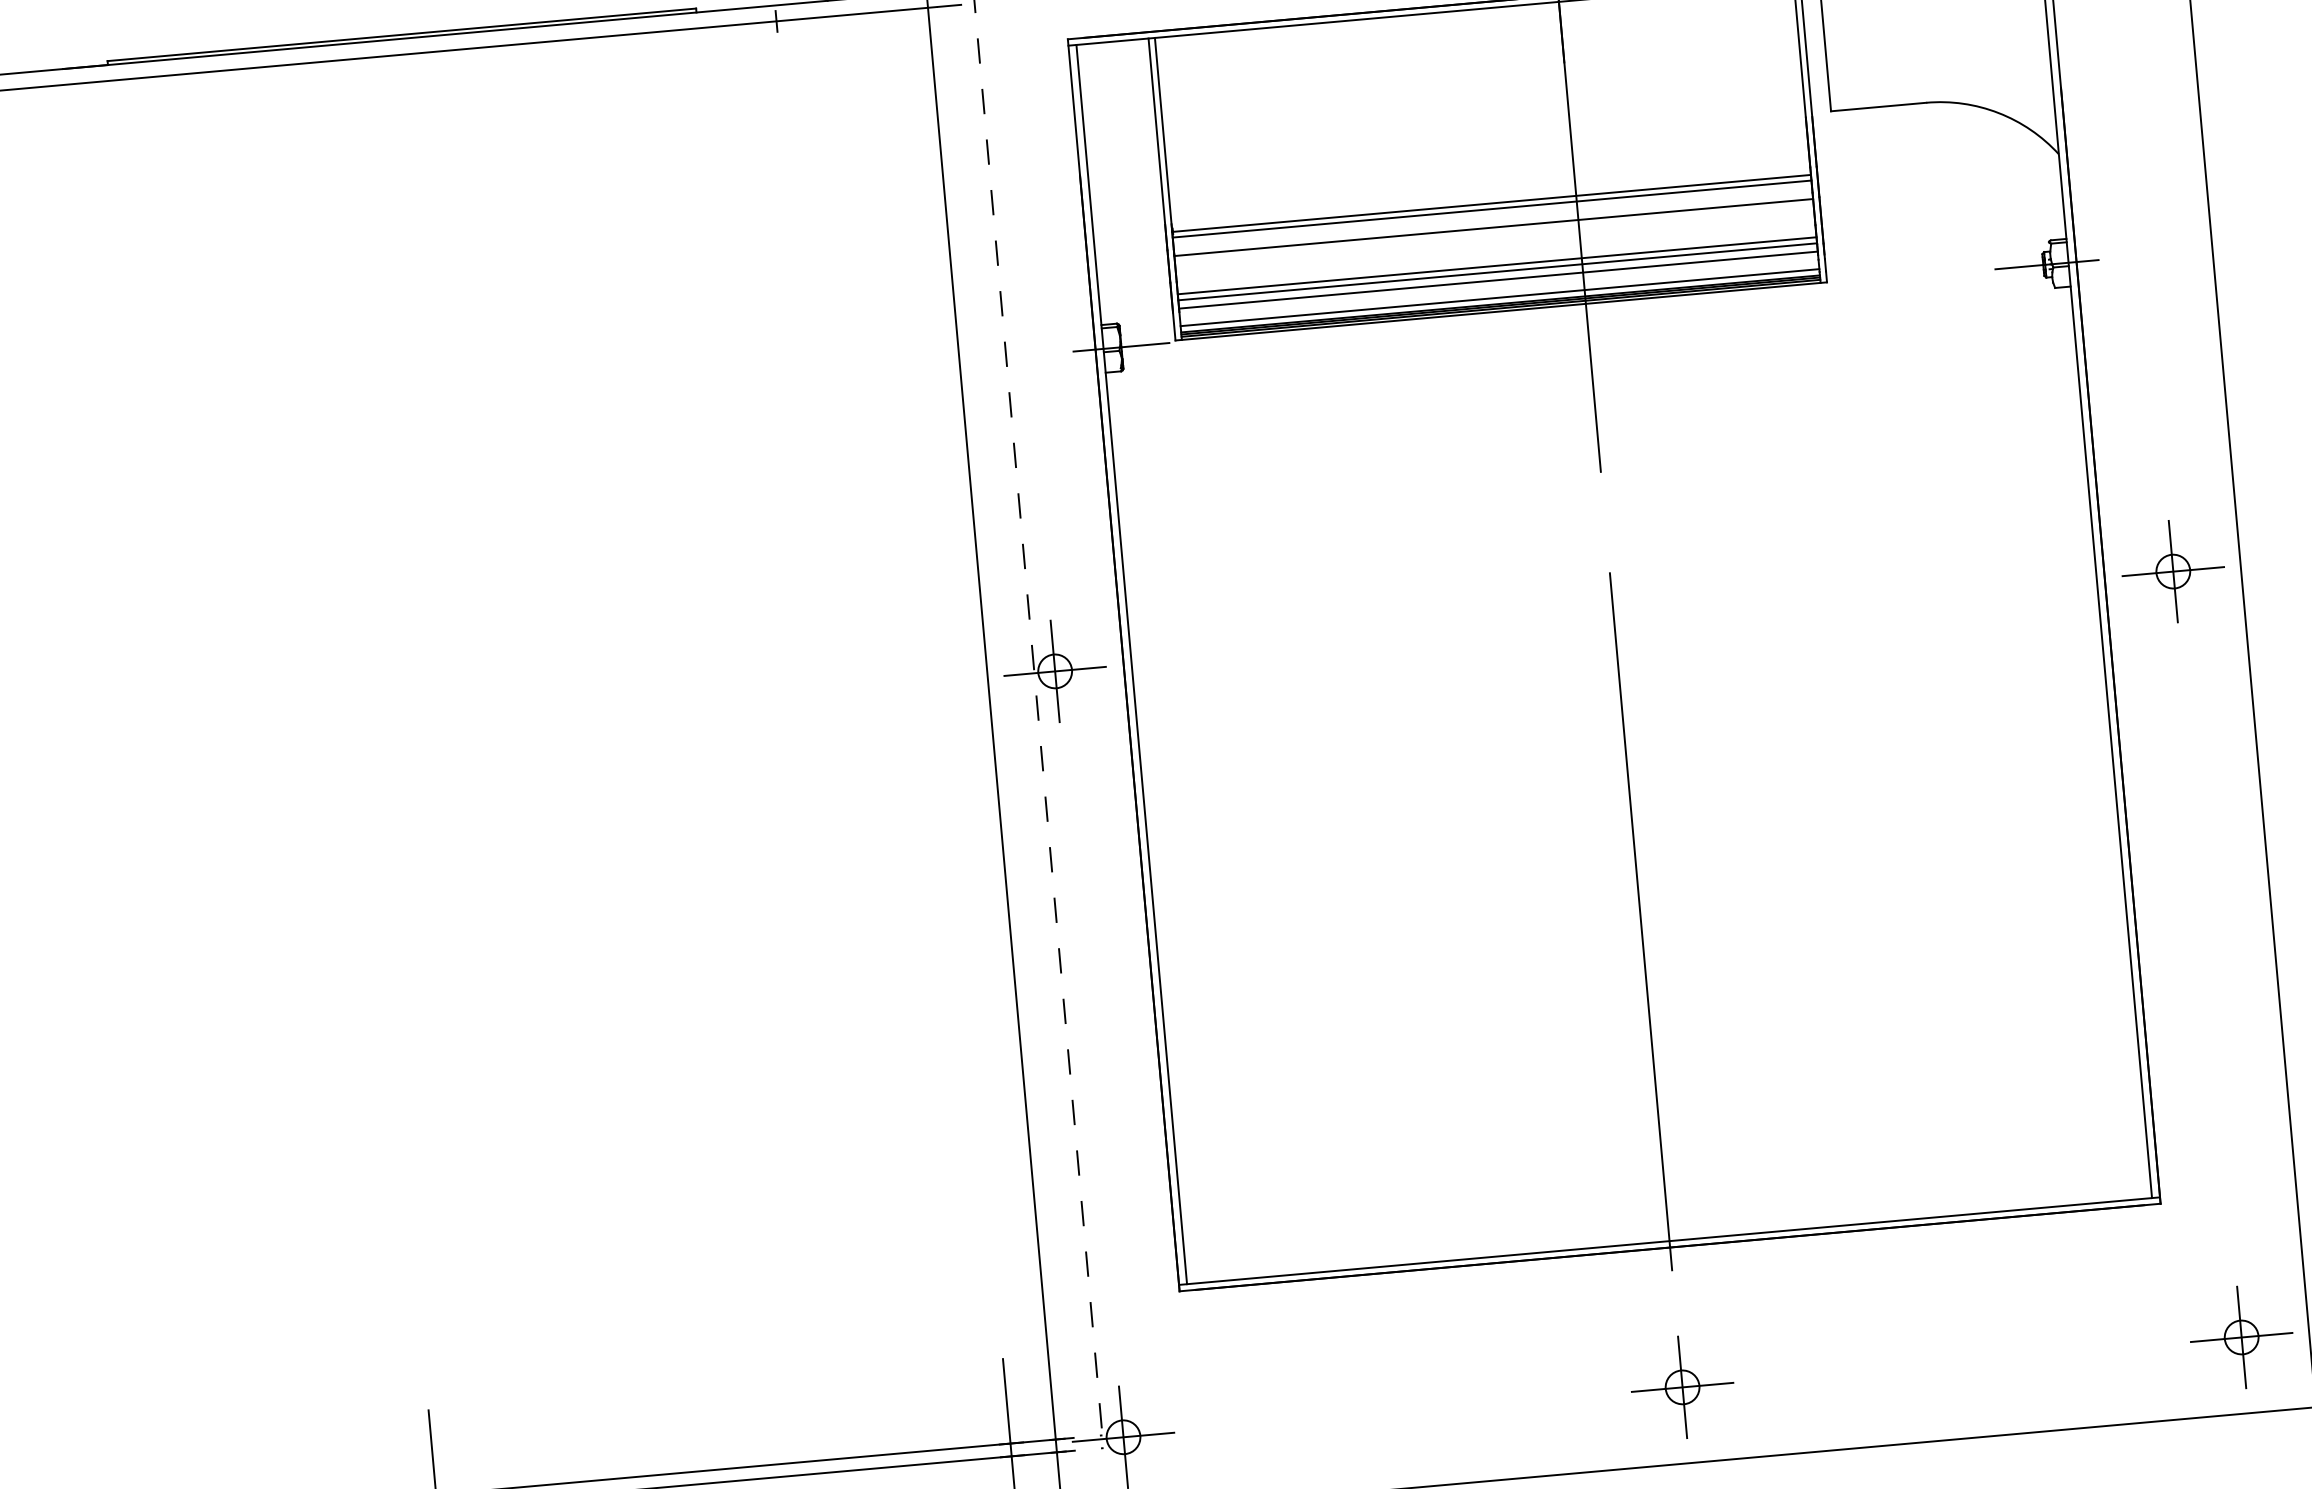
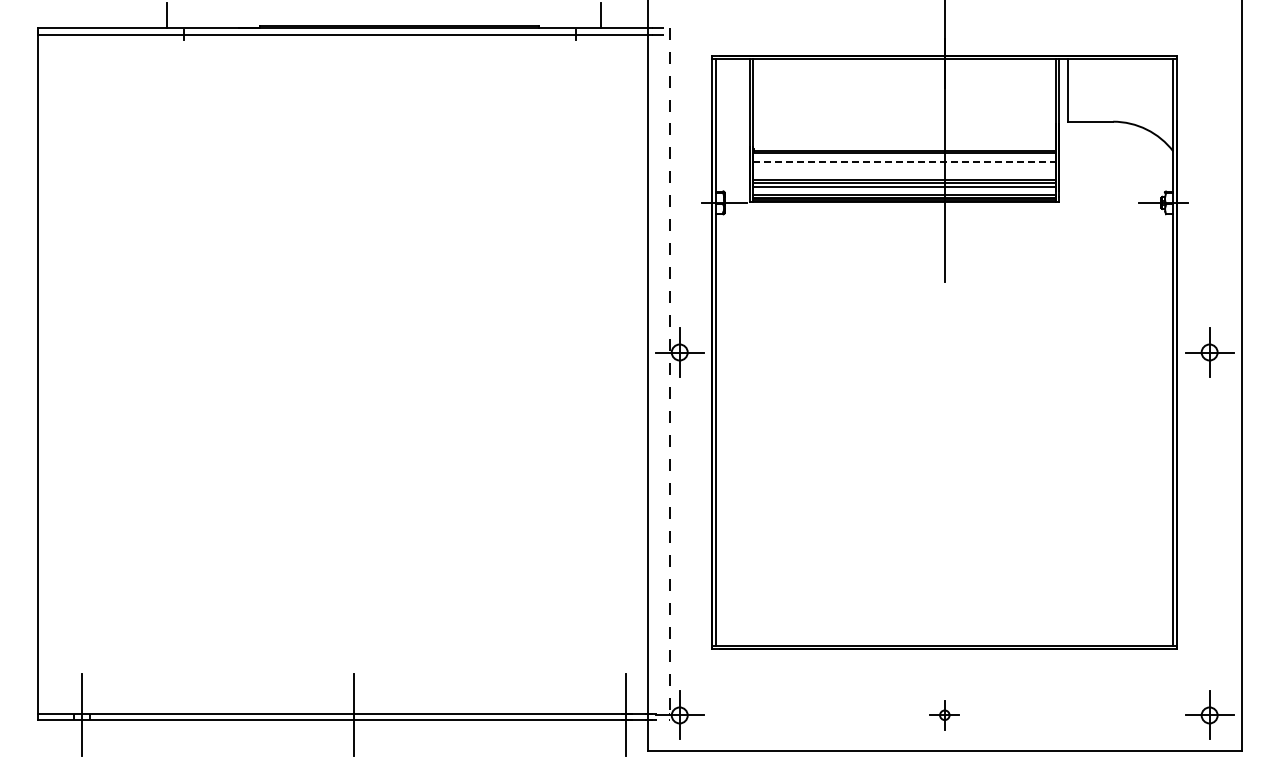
line: (1495, 227) -> (905, 162), solid -> dashed
line: (1640, 921) -> (944, 494), removed
part: (1681, 1385) -> (944, 714), size x0.6

